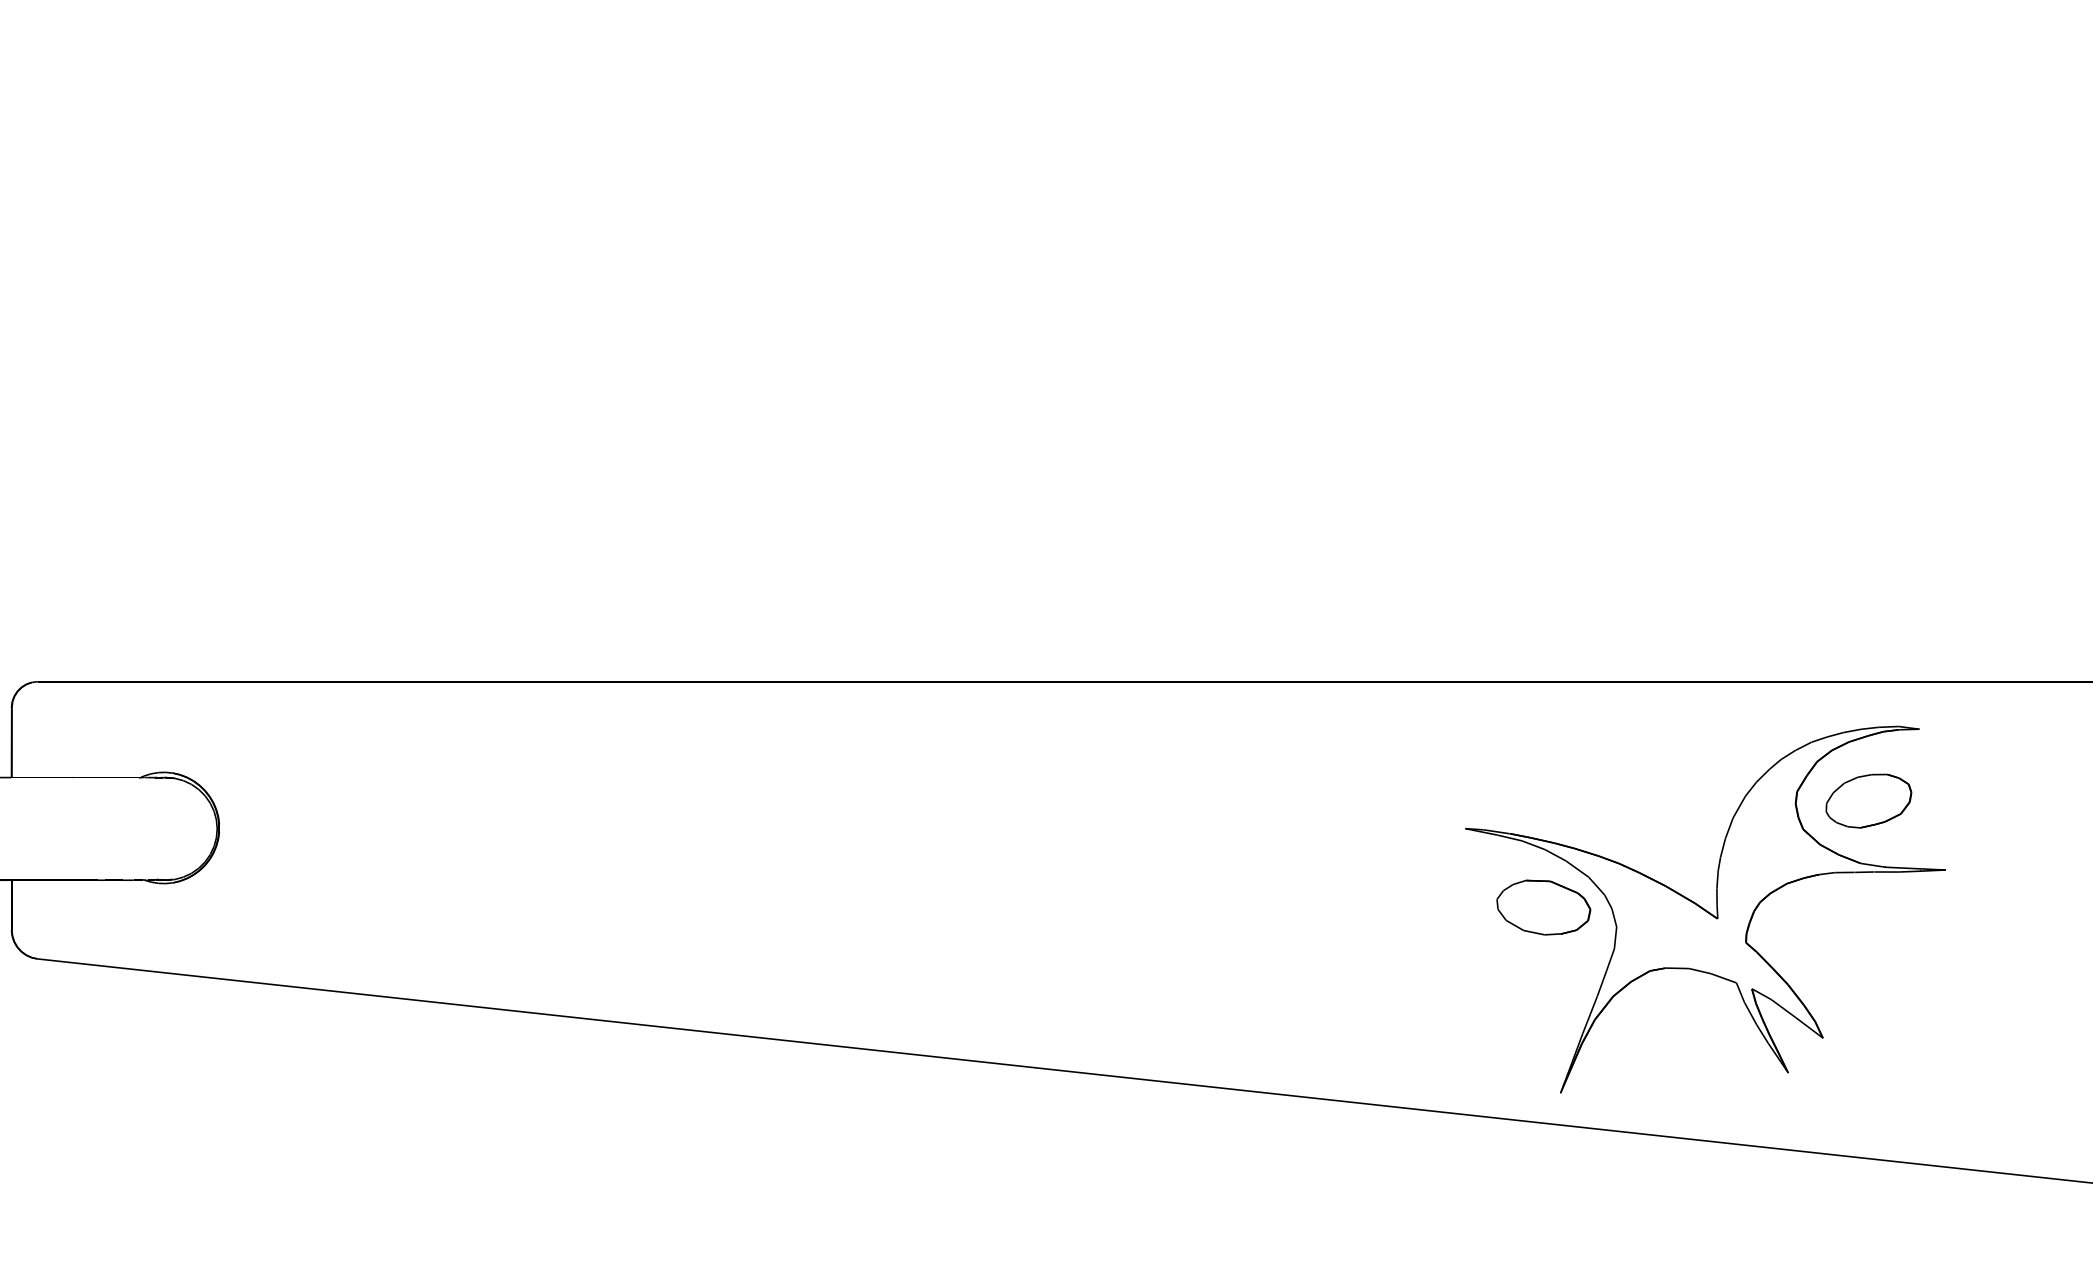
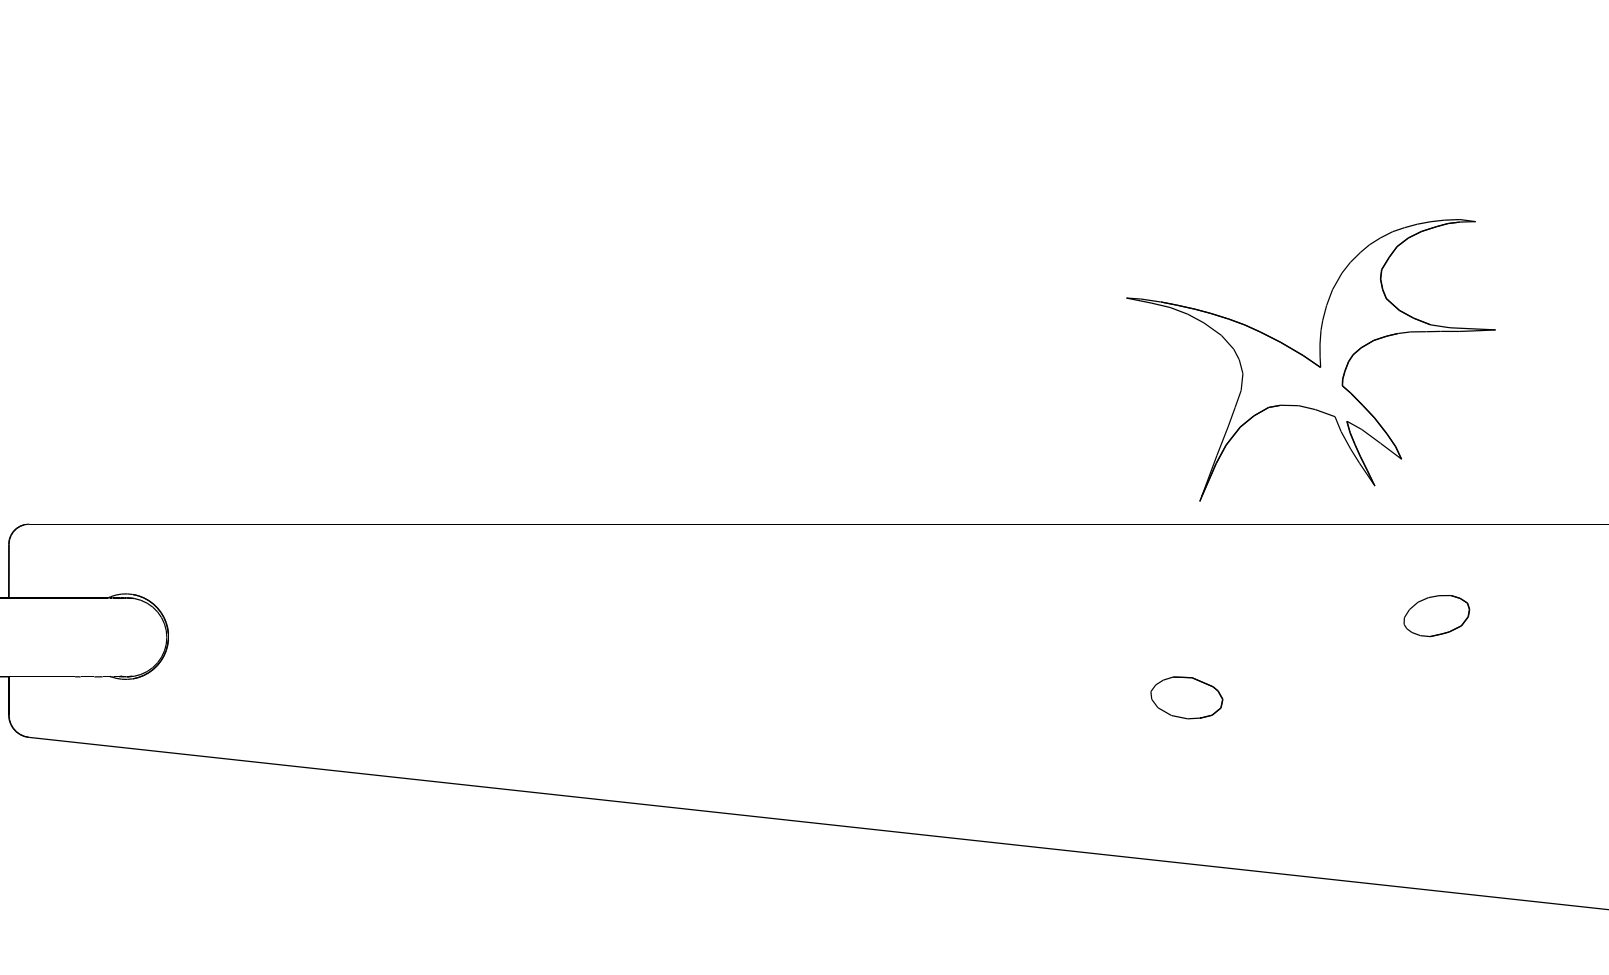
part: (1705, 909) -> (1311, 360), moved

